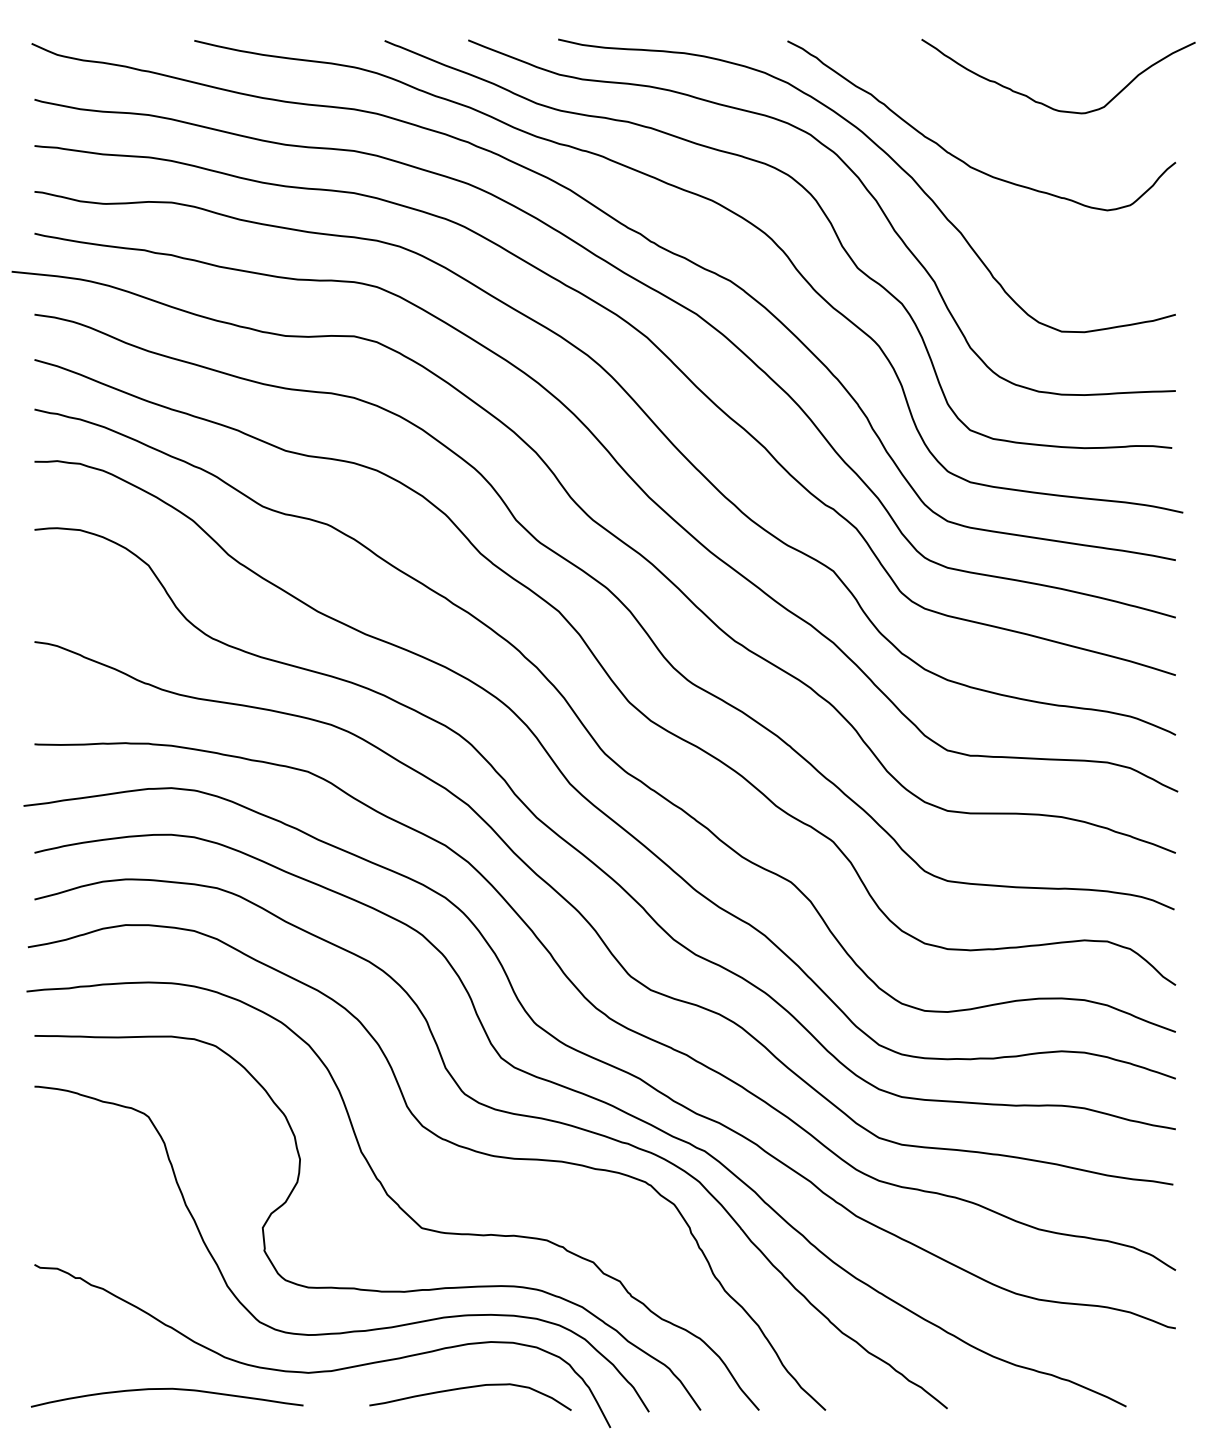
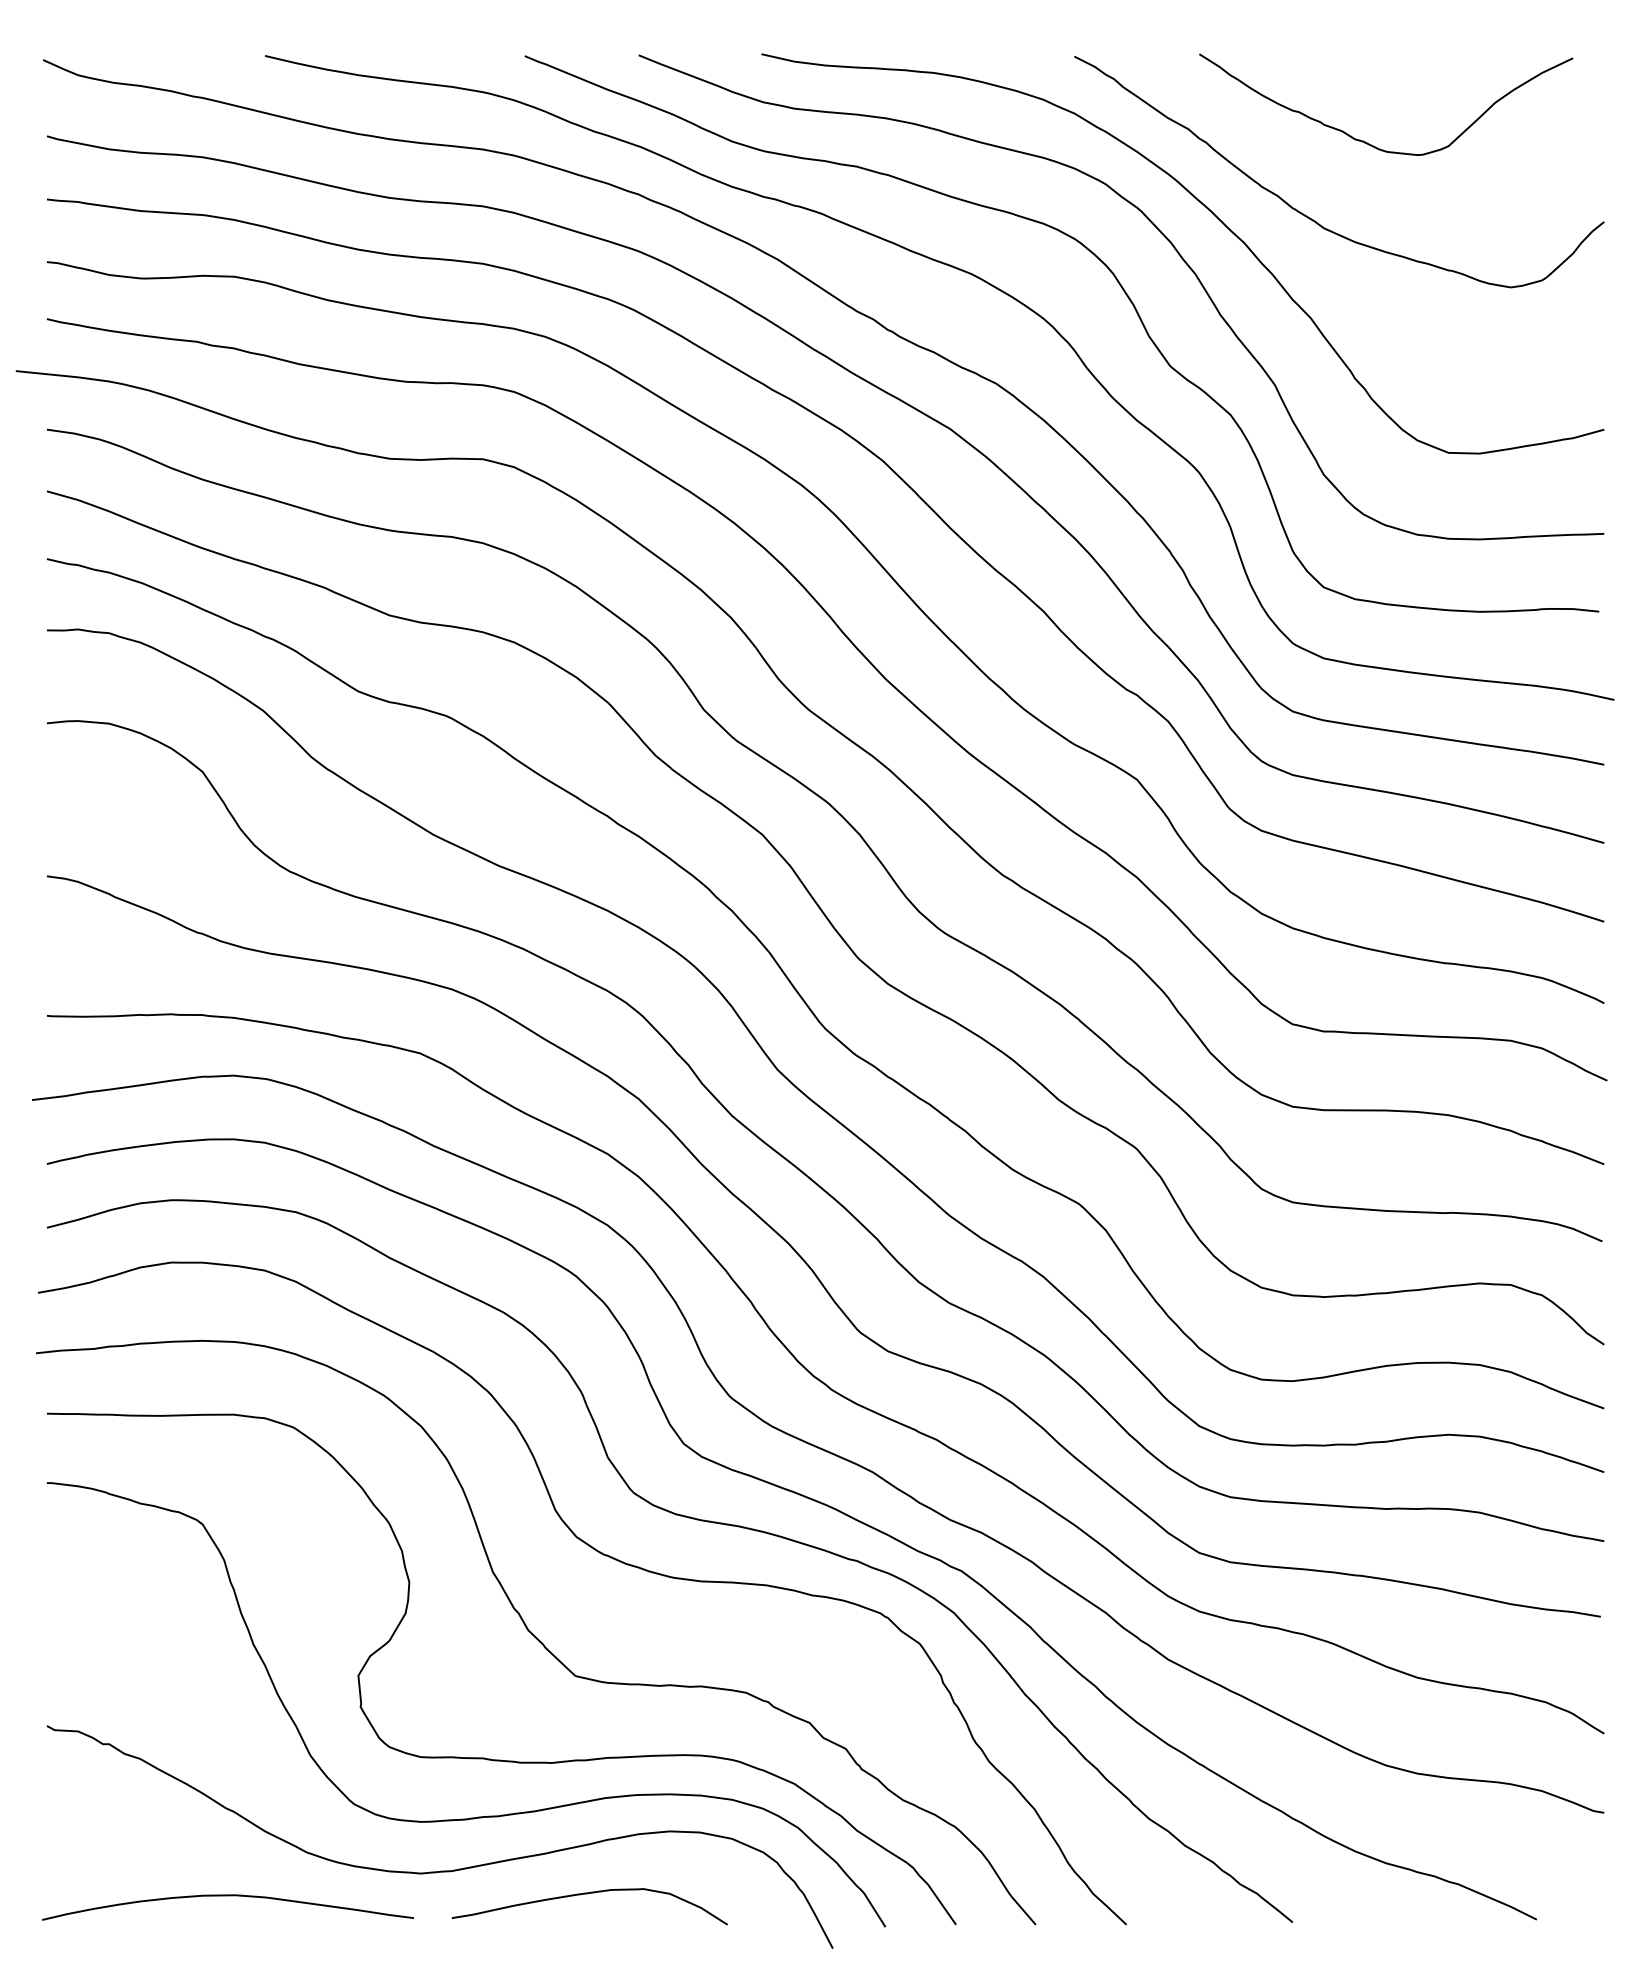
curve: (1044, 104) -> (1367, 142), moved
curve: (468, 1388) -> (587, 1894), moved

